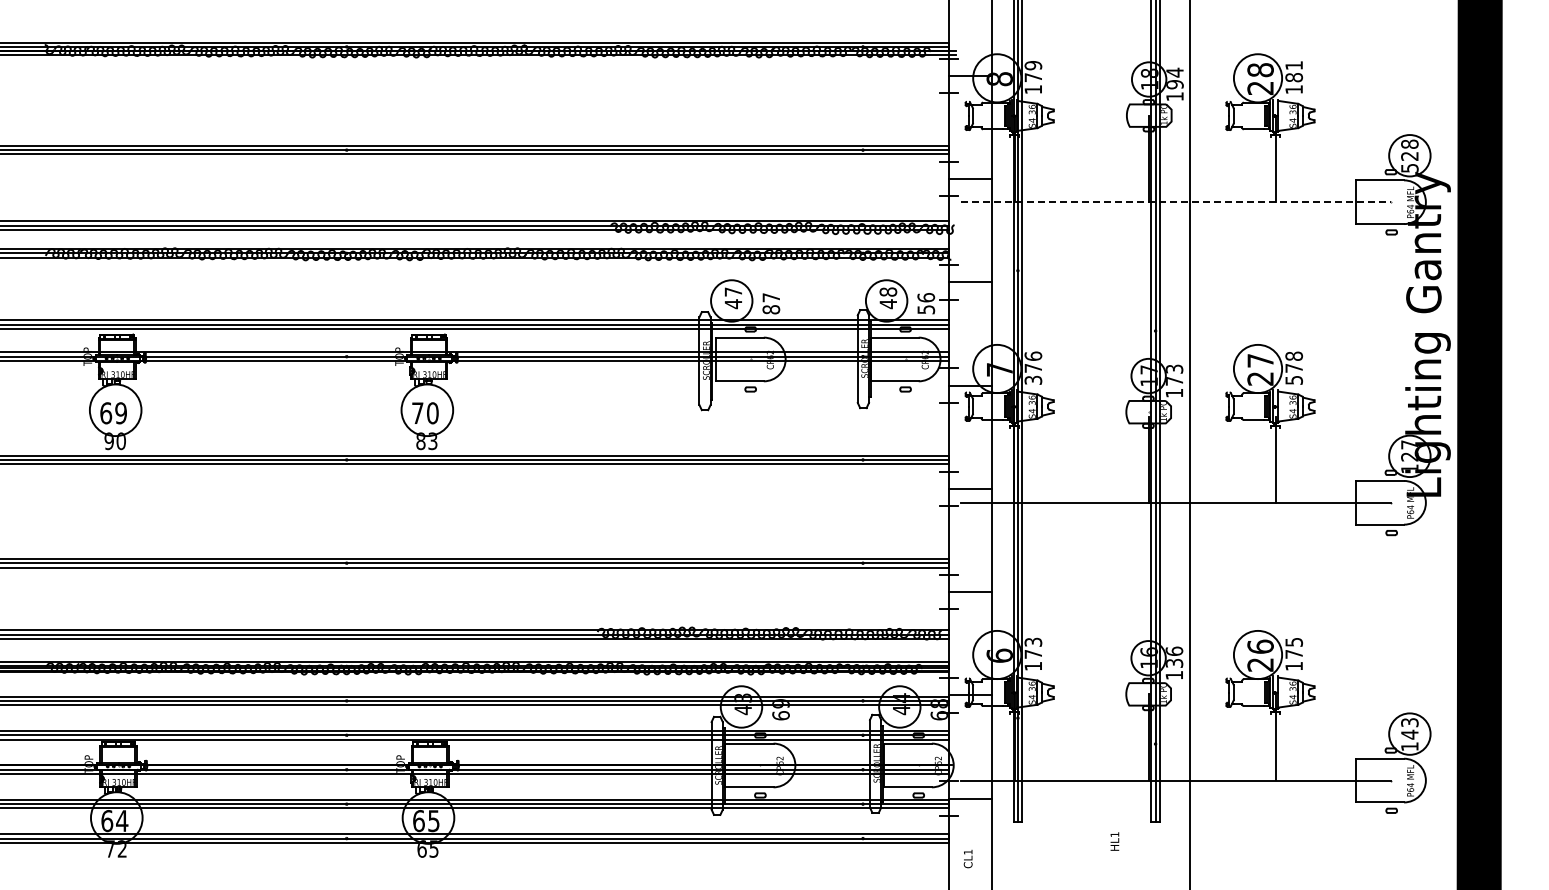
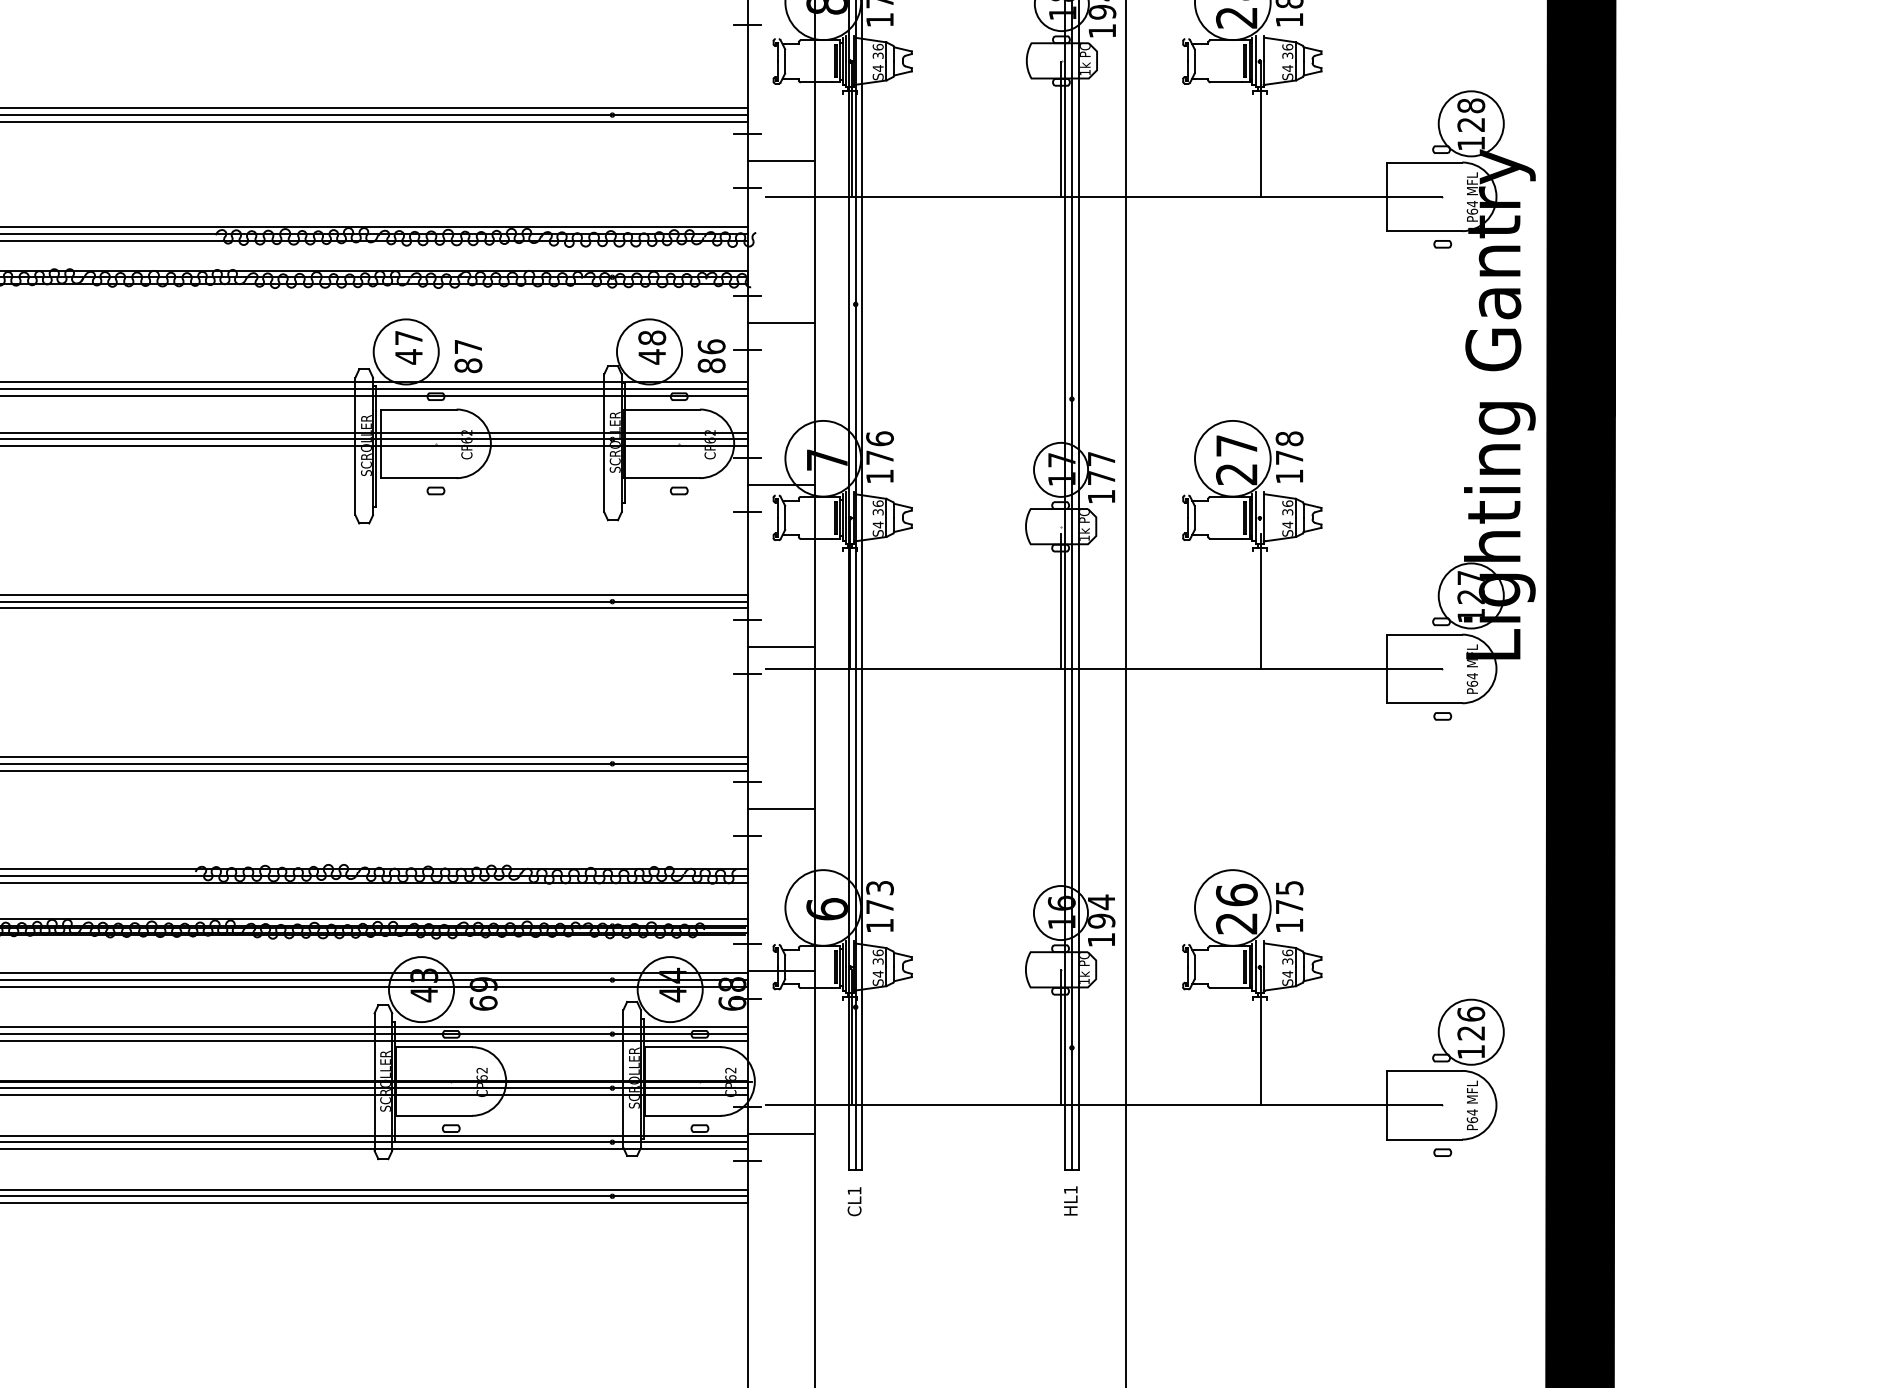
text: (1409, 168) -> (1470, 143), 528 -> 128
line: (1176, 202) -> (1104, 197), dashed -> solid
text: (926, 309) -> (712, 365), 56 -> 86
text: (1174, 368) -> (1101, 458), 173 -> 177
text: (1033, 379) -> (880, 475), 376 -> 176
text: (1294, 380) -> (1290, 476), 578 -> 178
text: (1174, 657) -> (1101, 911), 136 -> 194
text: (1409, 728) -> (1470, 1023), 143 -> 126
text: (1114, 841) -> (1070, 1200), moved
text: (967, 859) -> (853, 1202), moved

